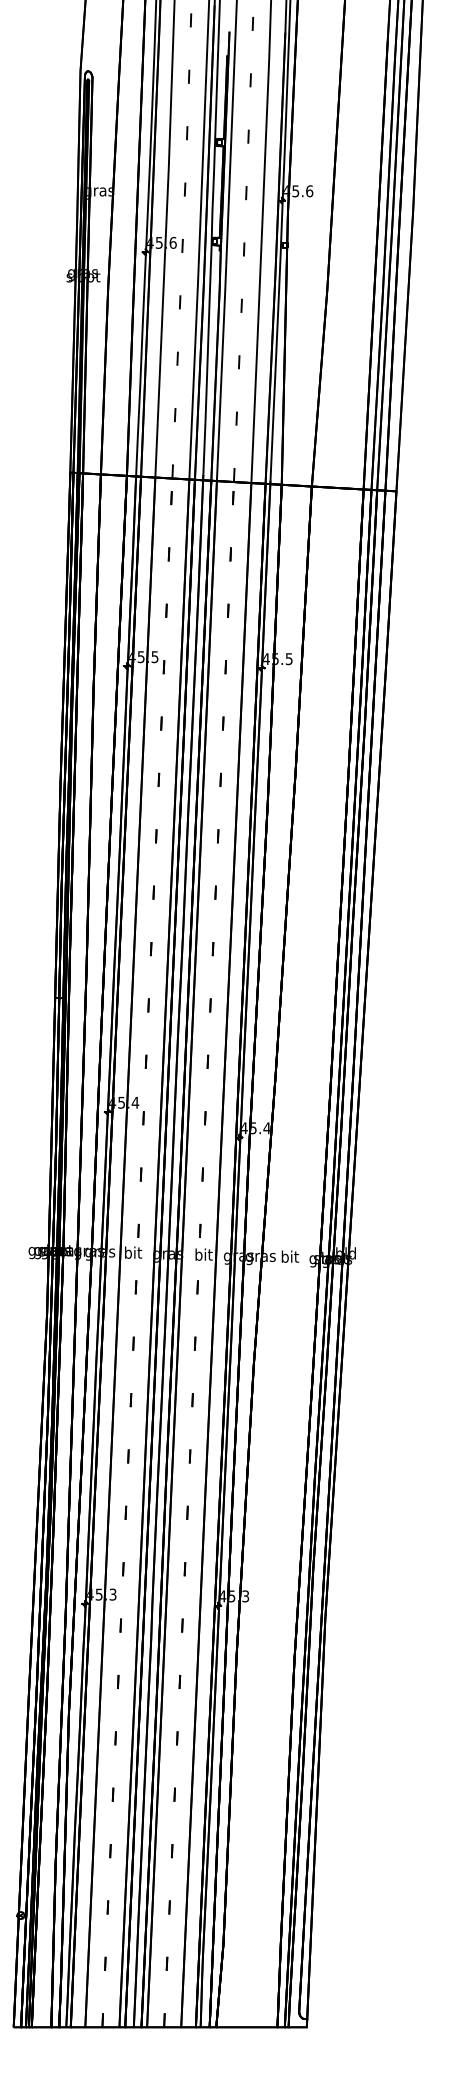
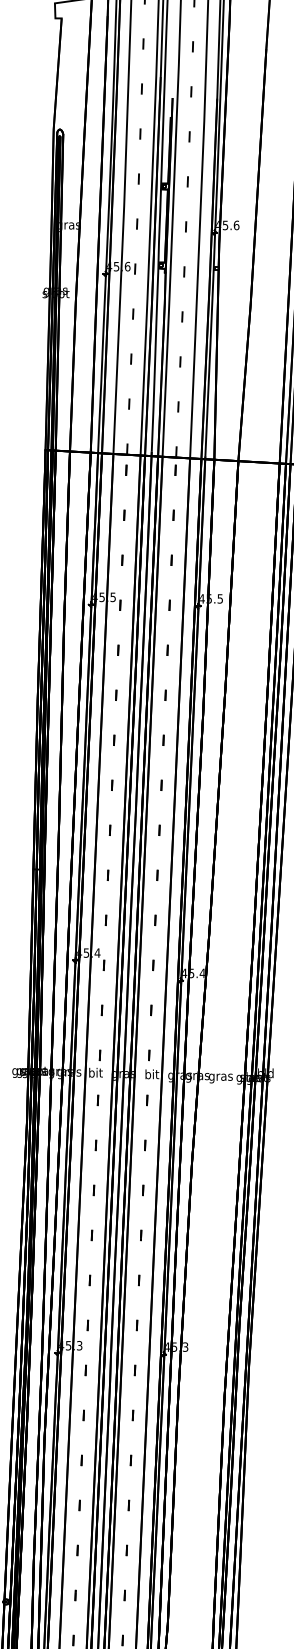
text: (289, 1258) -> (220, 1077), bit -> gras

